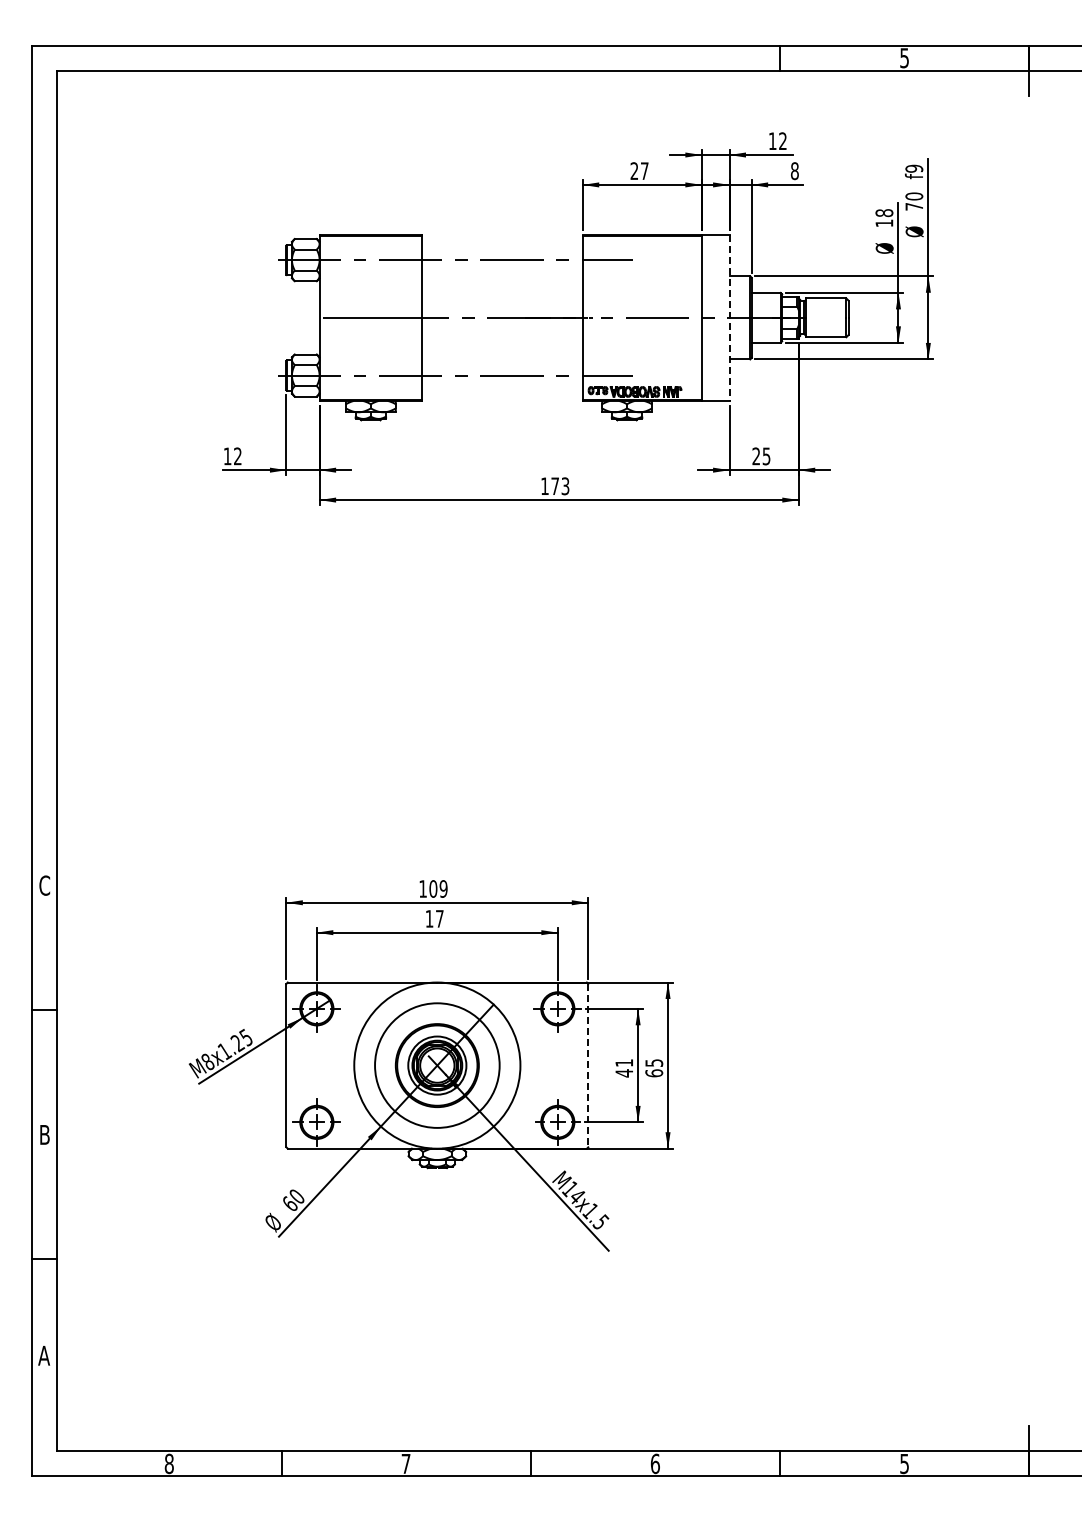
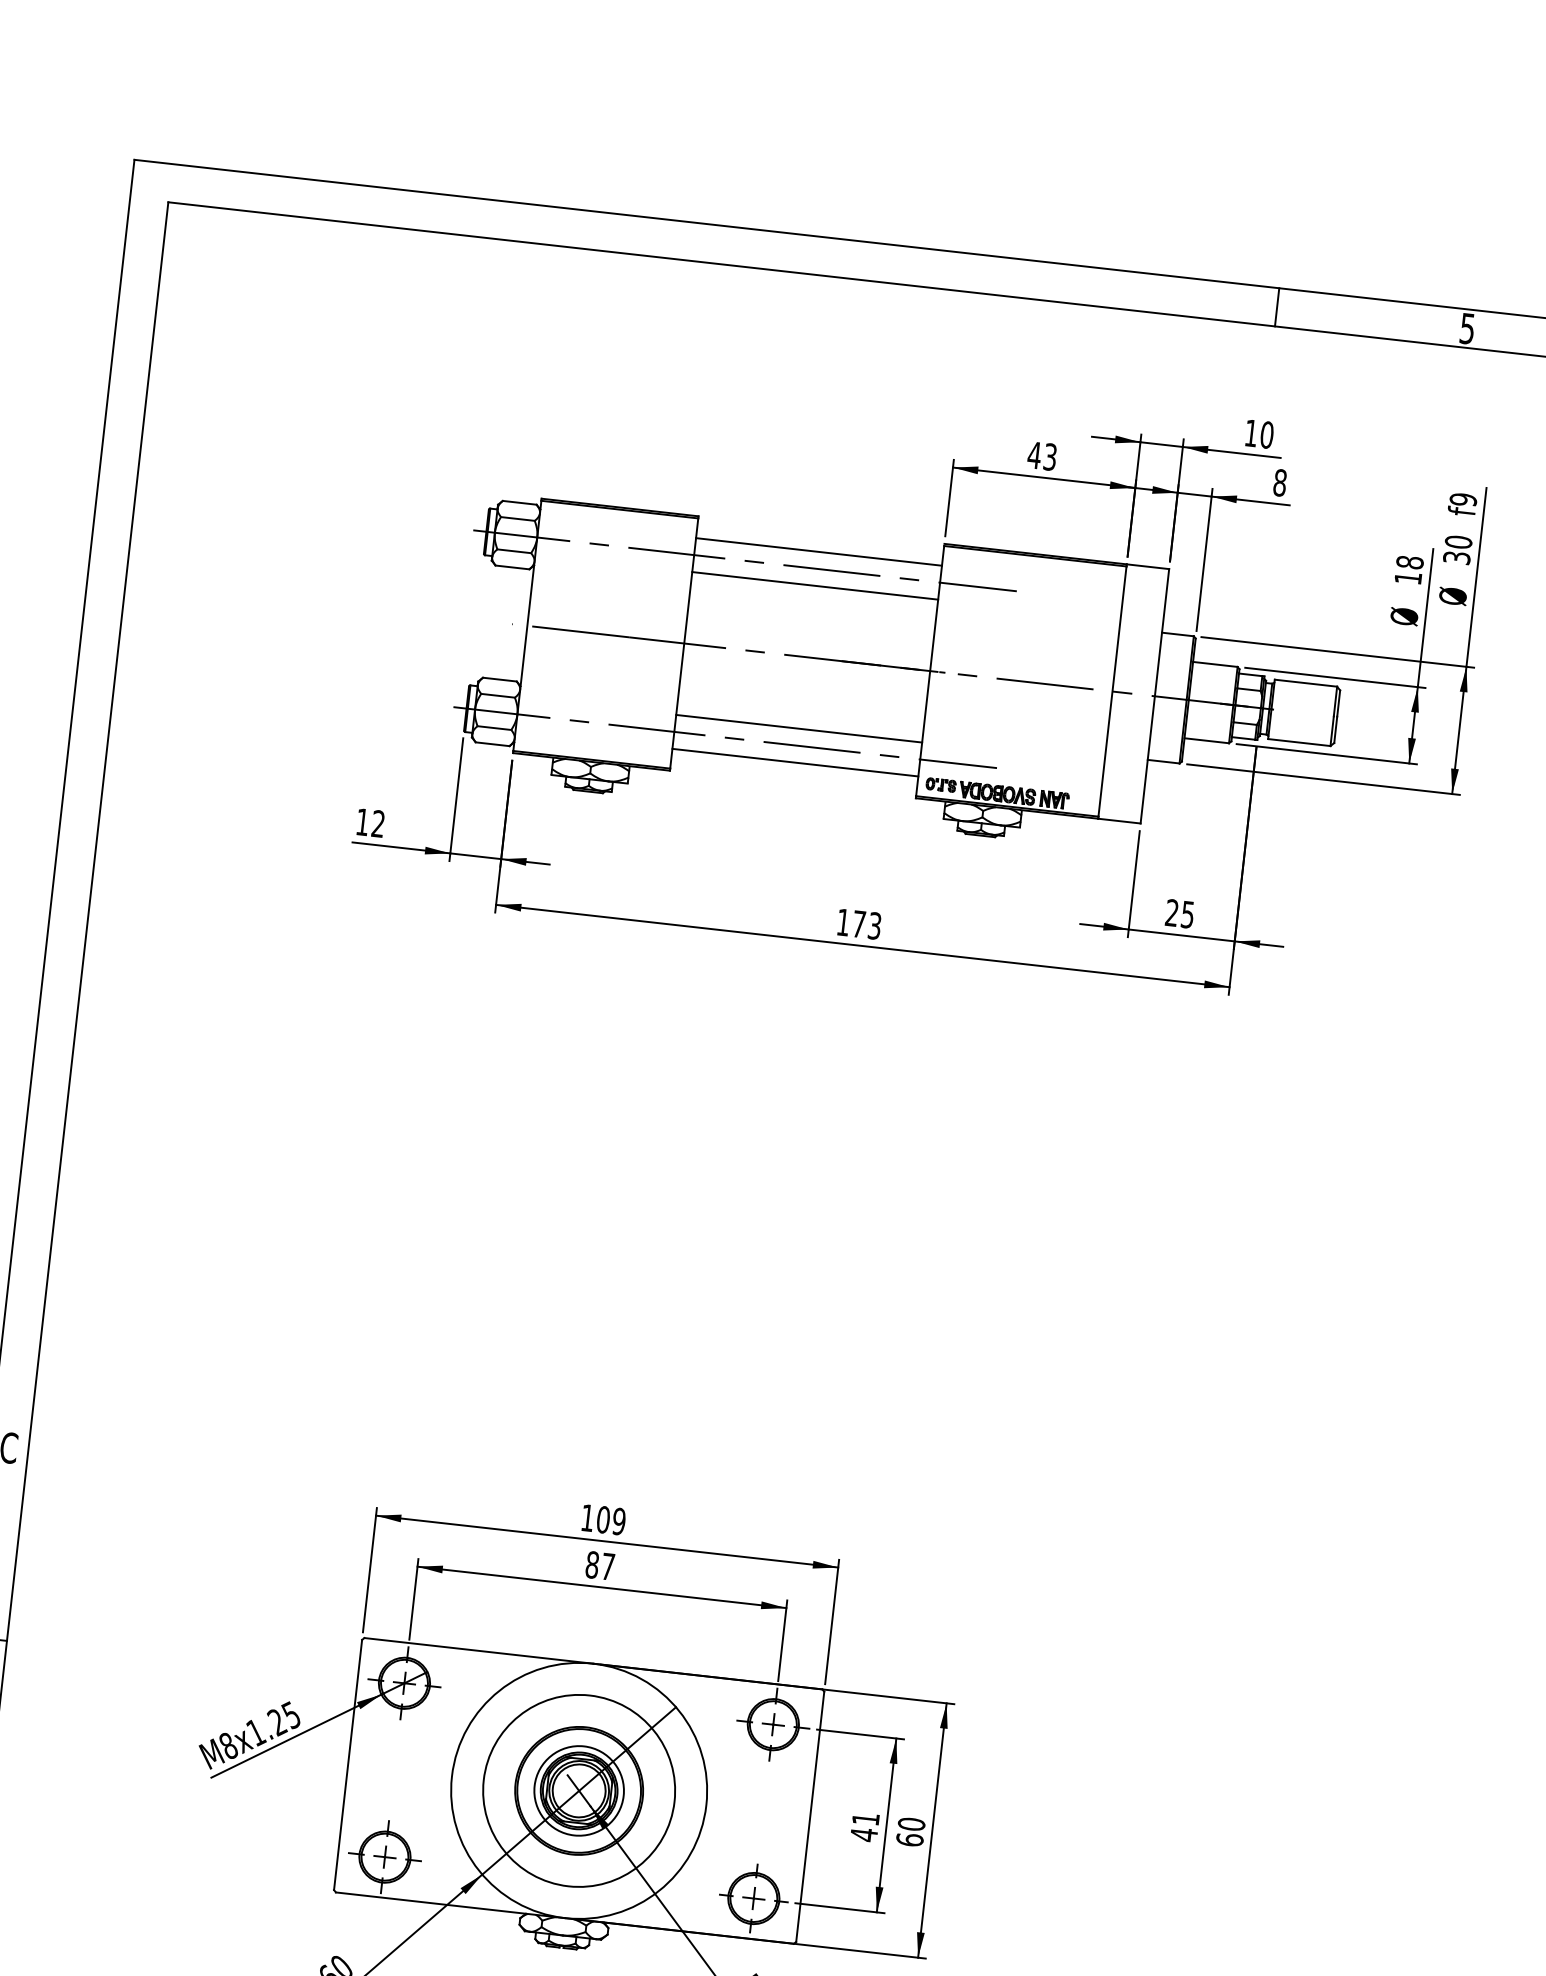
text: (783, 141) -> (1267, 435), 12 -> 10
text: (639, 171) -> (1042, 456), 27 -> 43
text: (914, 206) -> (1457, 557), 70 -> 30
line: (502, 249) -> (819, 552), added
line: (502, 271) -> (815, 586), added
line: (729, 318) -> (1154, 697), dashed -> solid
line: (502, 364) -> (799, 728), added
line: (502, 386) -> (795, 762), added
text: (429, 918) -> (592, 1564), 17 -> 87
text: (654, 1063) -> (911, 1824), 65 -> 60
line: (588, 1065) -> (810, 1816), dashed -> solid

